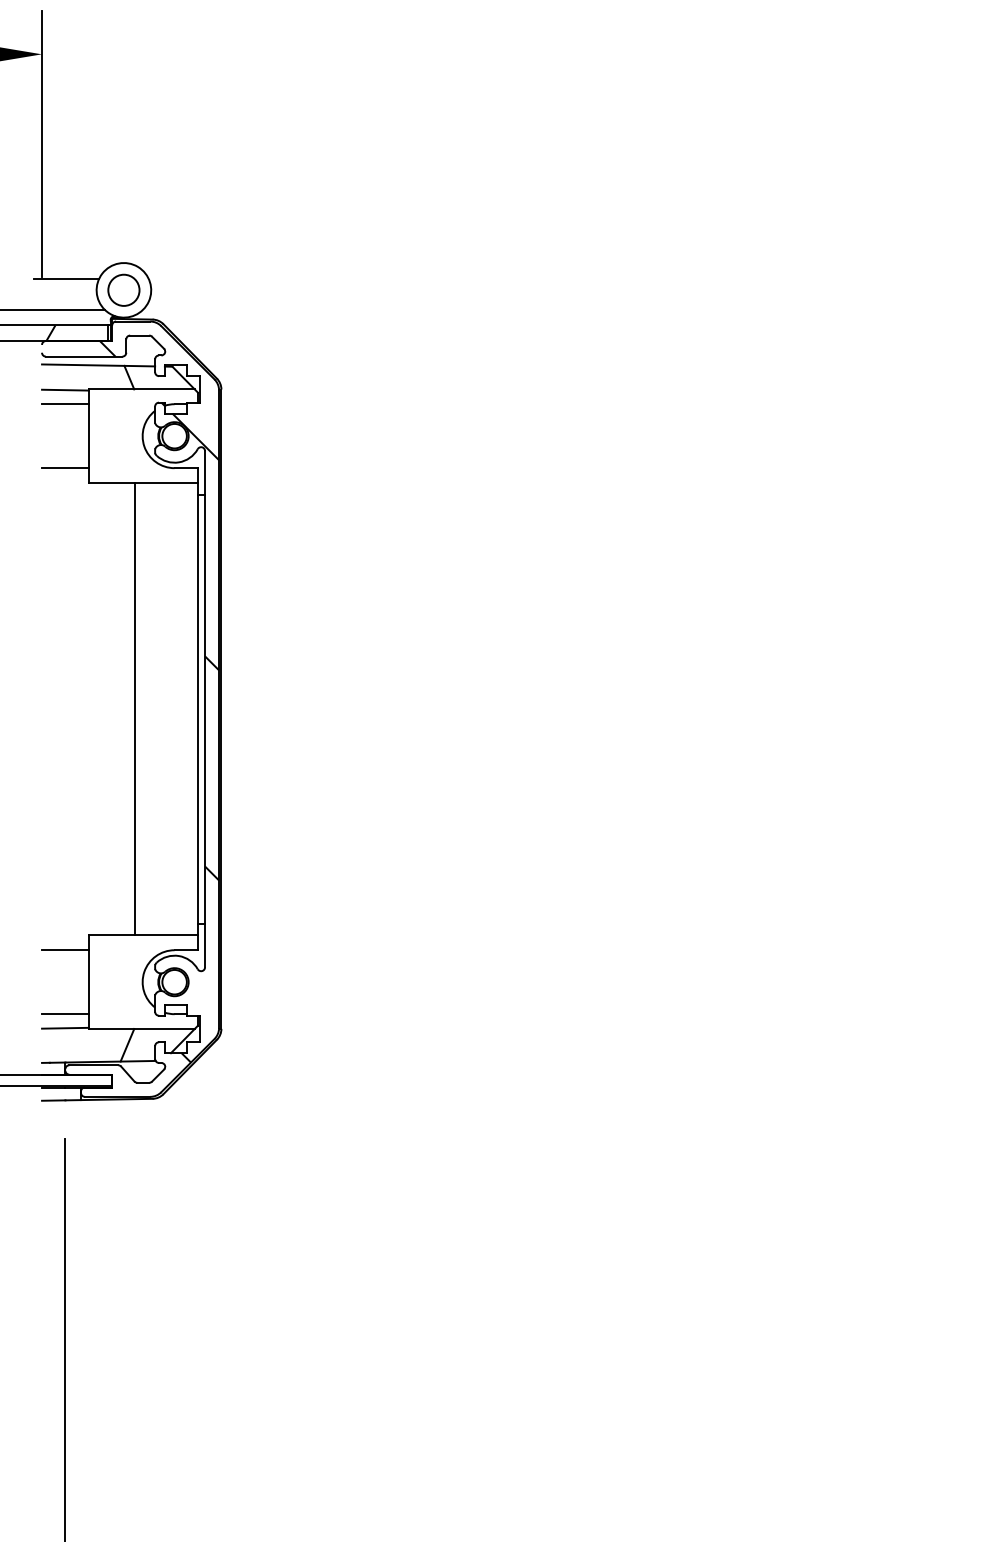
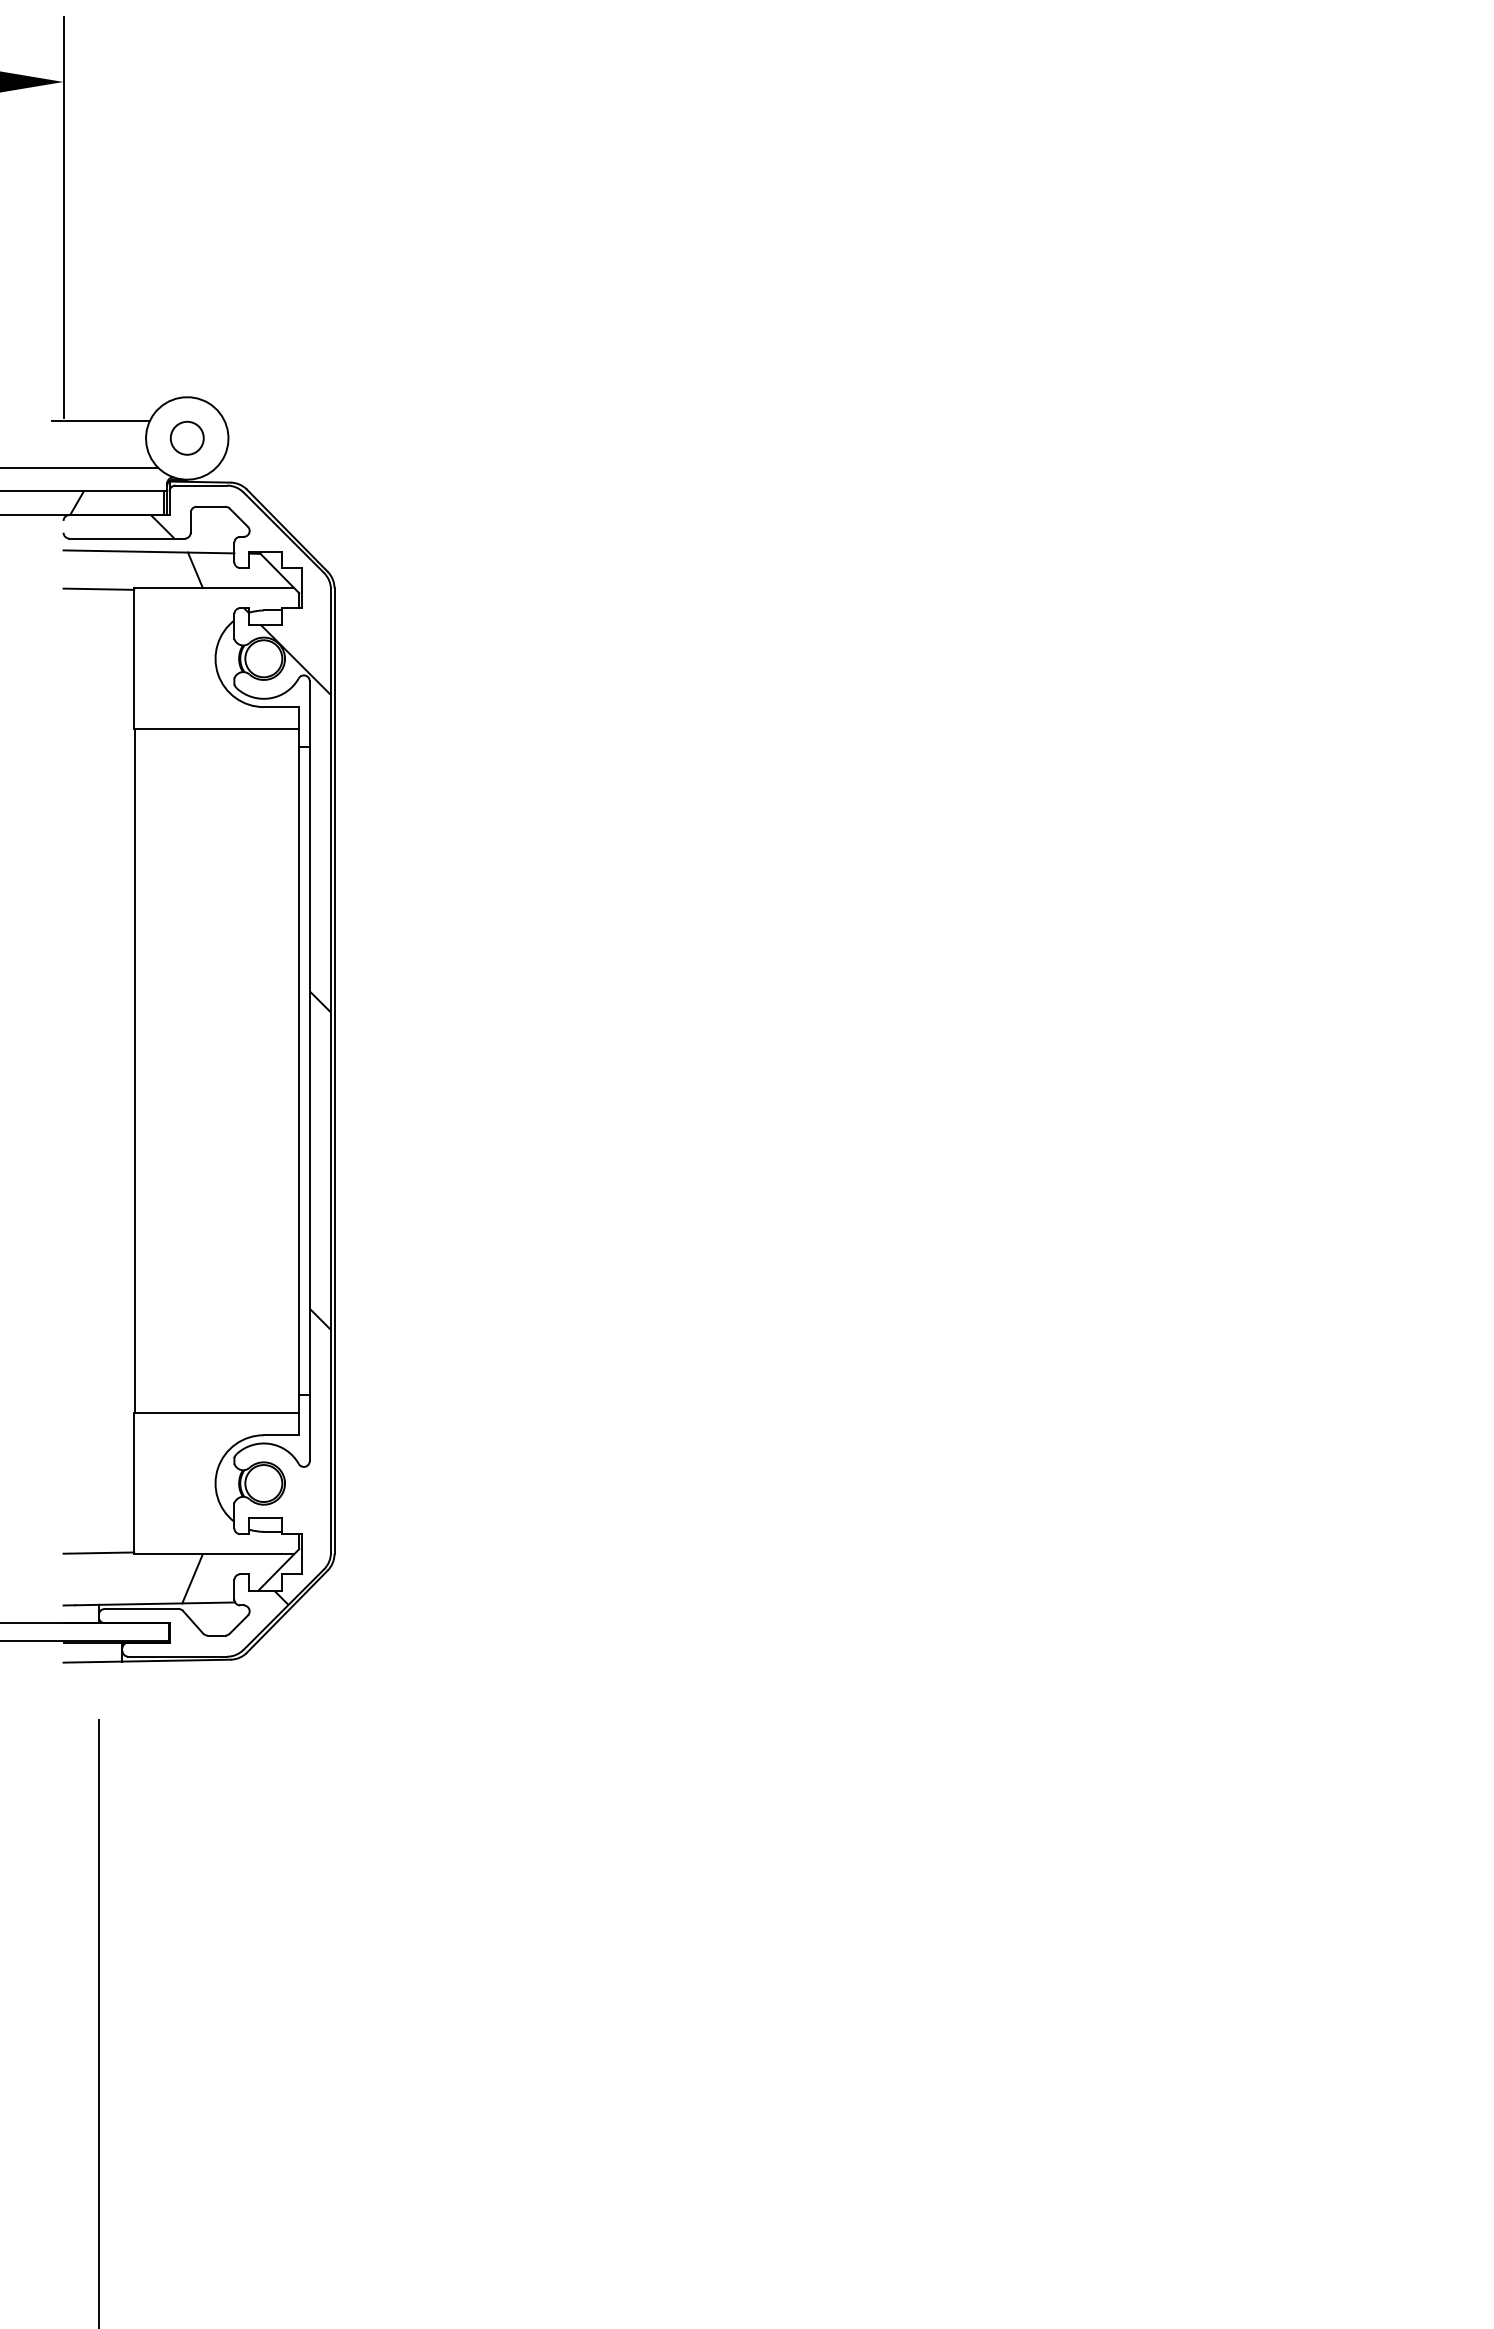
circle: (123, 289) -> (186, 437), size x0.7
line: (65, 404) -> (98, 610), removed
line: (65, 468) -> (98, 707), removed
line: (135, 709) -> (135, 1071), moved
line: (65, 950) -> (98, 1435), removed
line: (65, 1014) -> (98, 1532), removed

